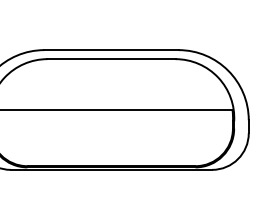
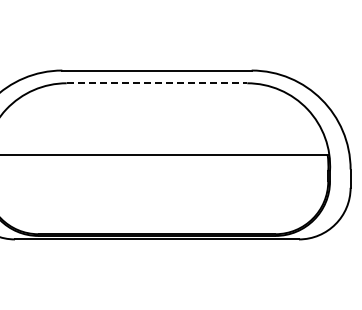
line: (111, 59) -> (157, 83), solid -> dashed

